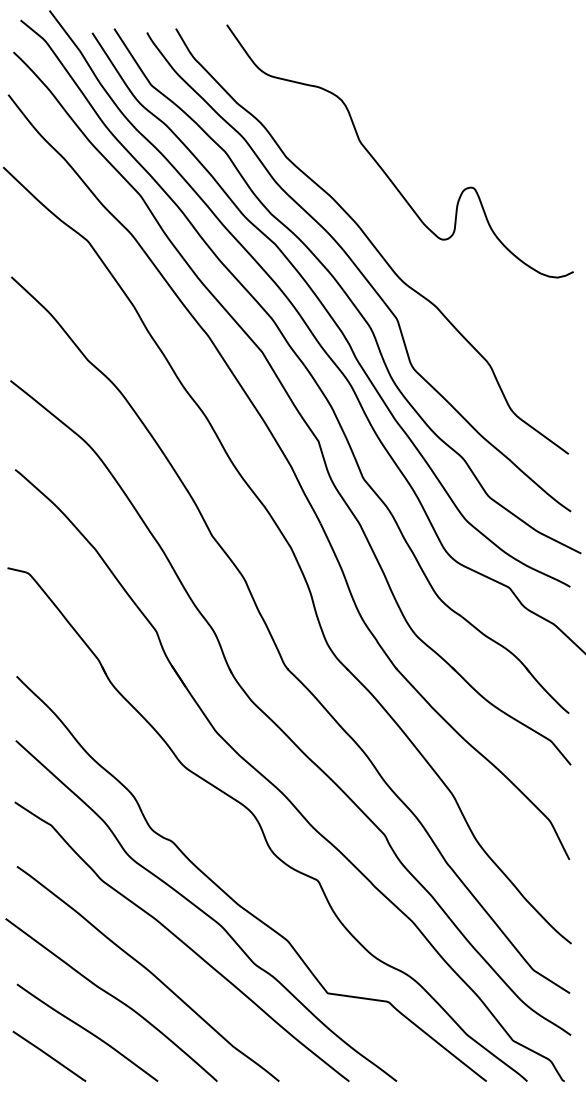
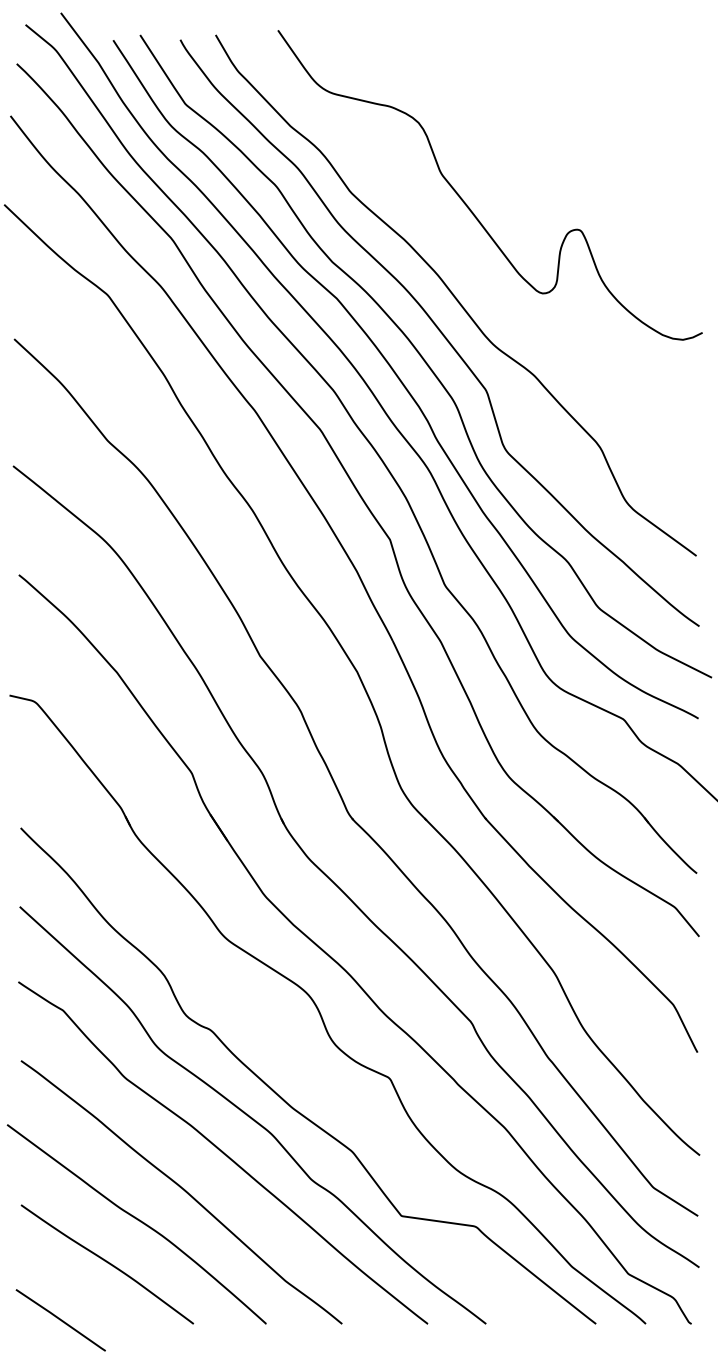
line: (49, 1056) -> (60, 1320), moved

